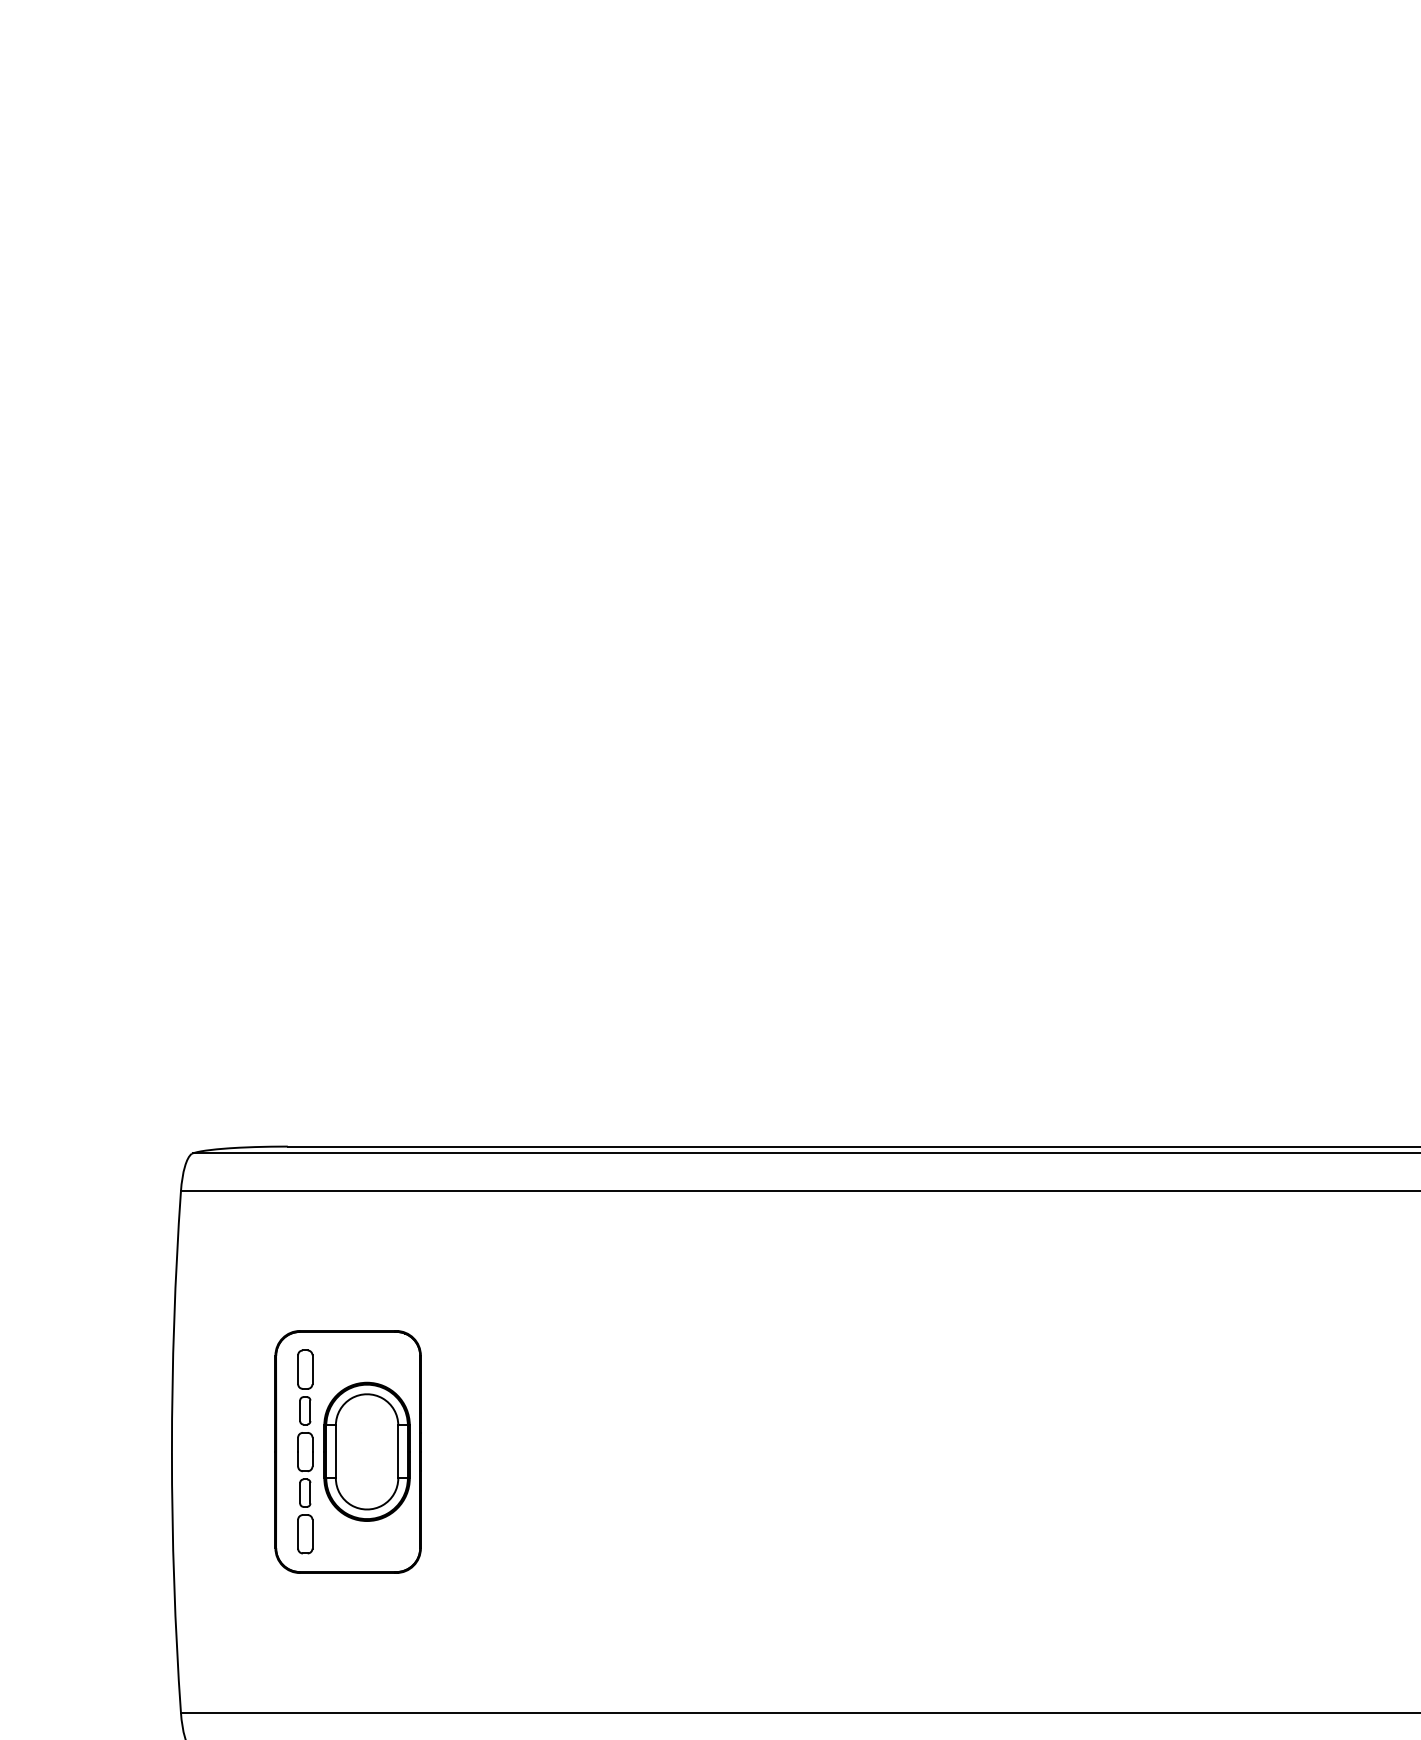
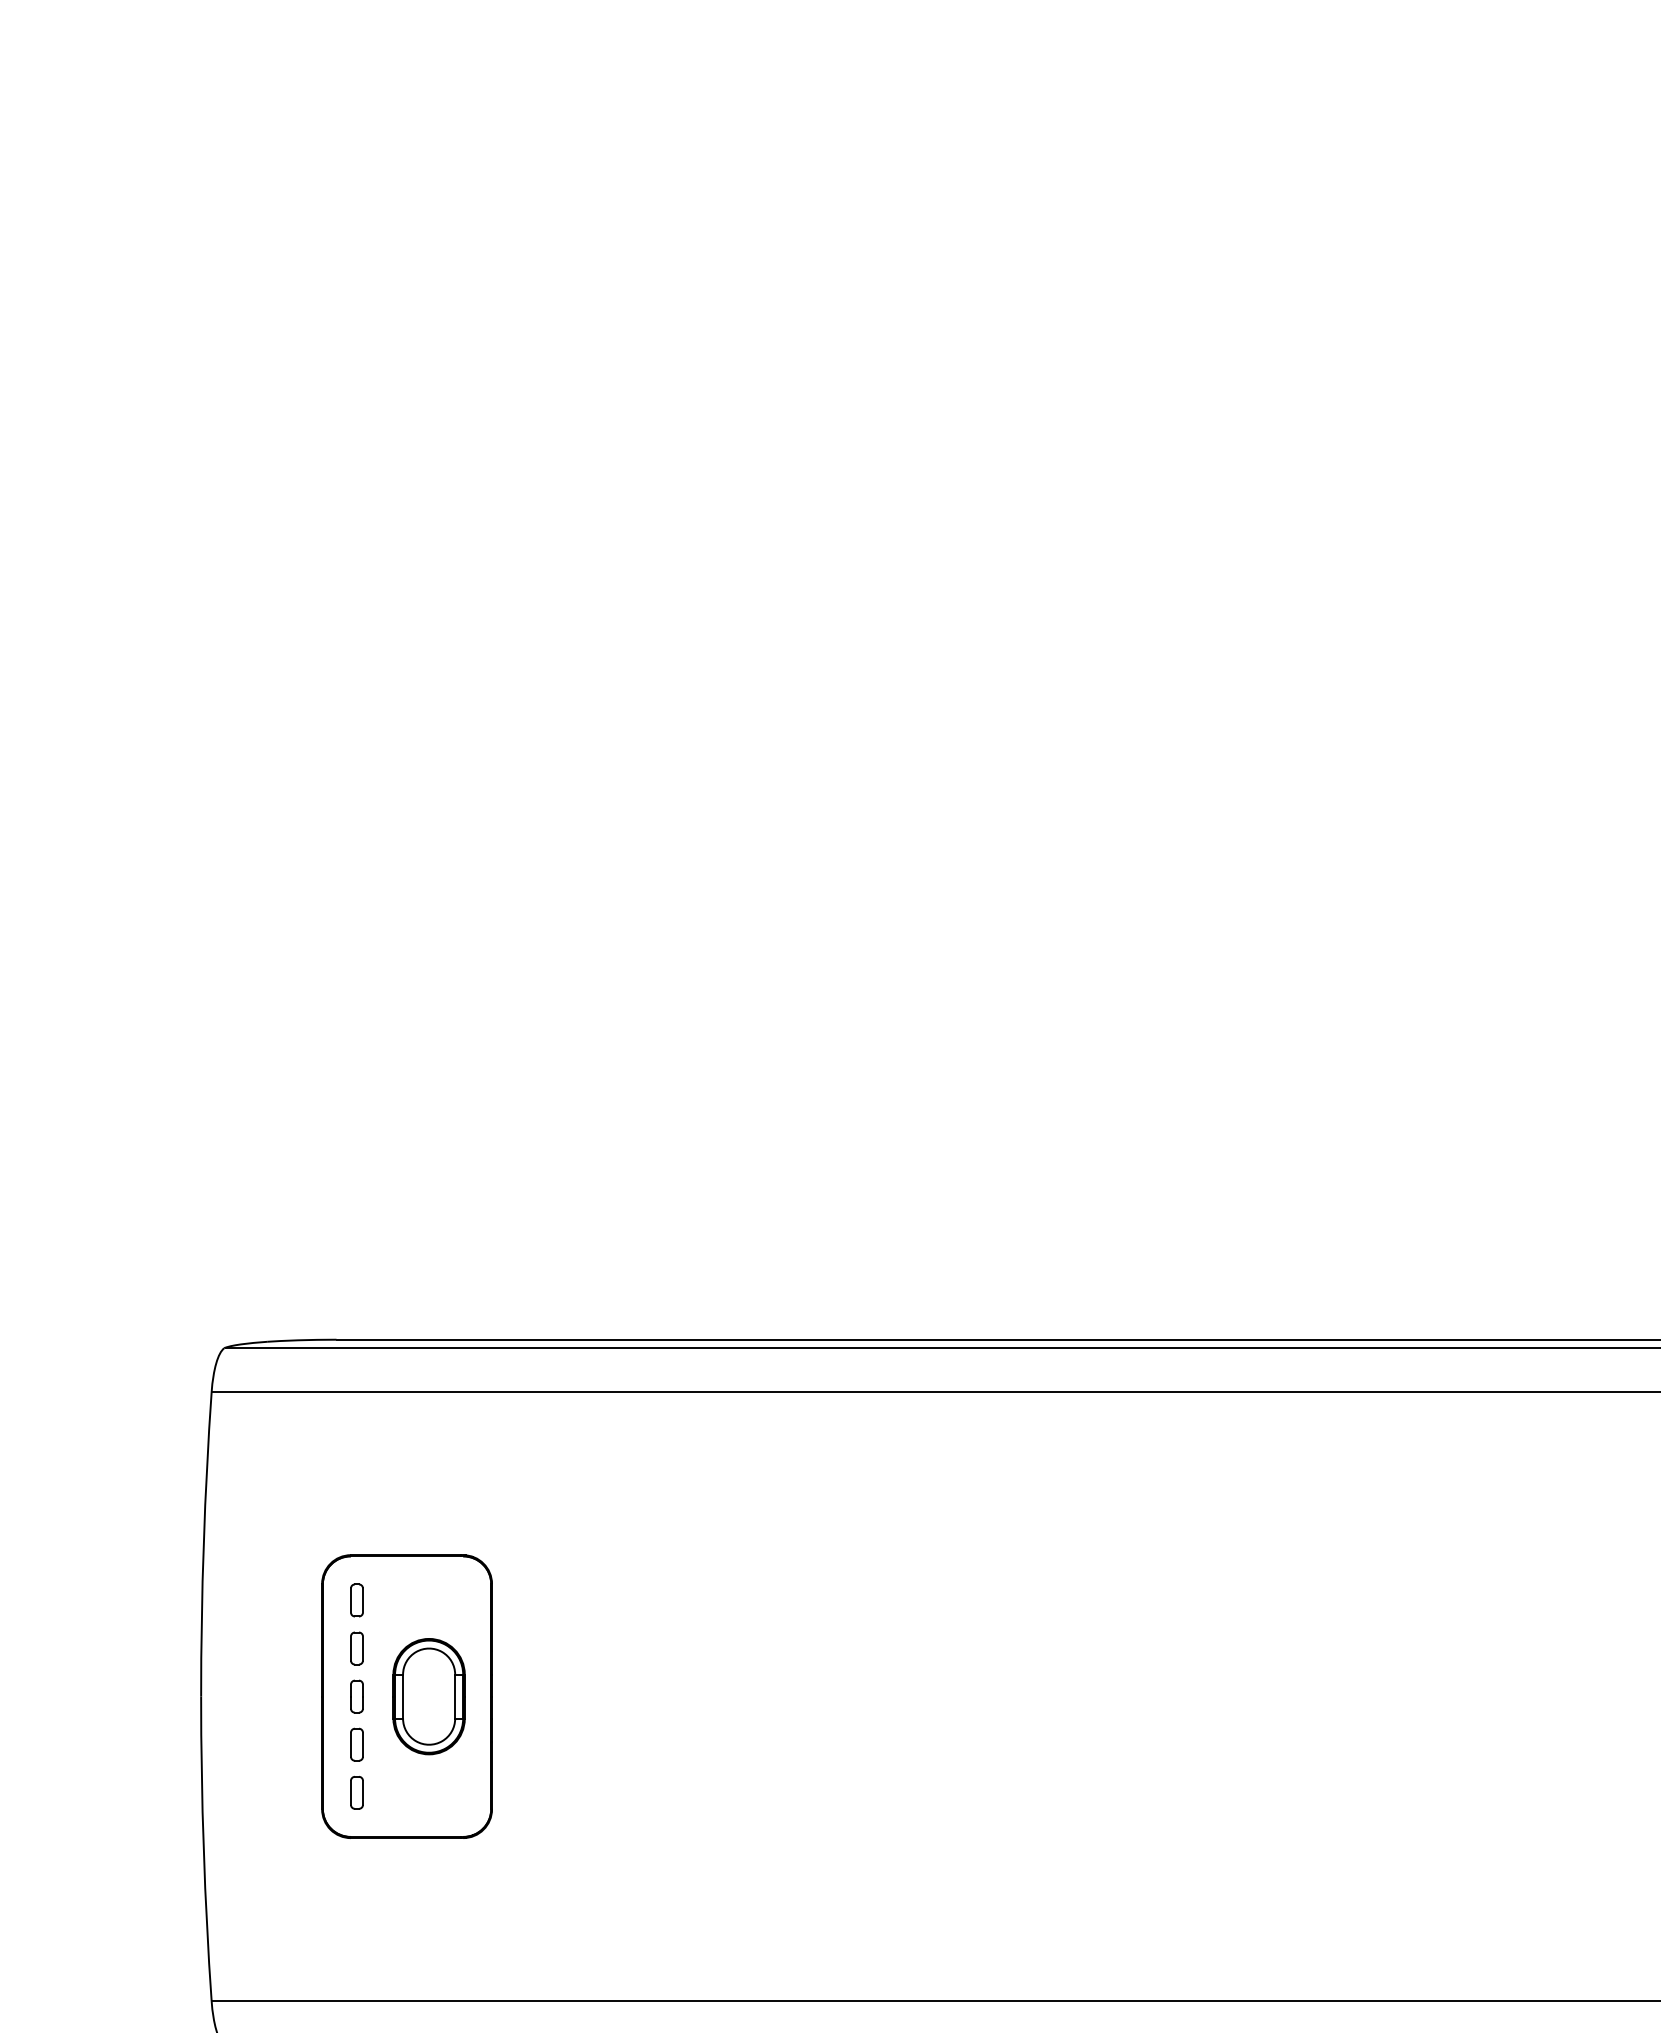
part: (304, 1369) -> (356, 1600), size x0.71
part: (304, 1451) -> (356, 1696), size x0.71
part: (366, 1451) -> (428, 1696), size x0.71
part: (304, 1534) -> (356, 1792), size x0.71

